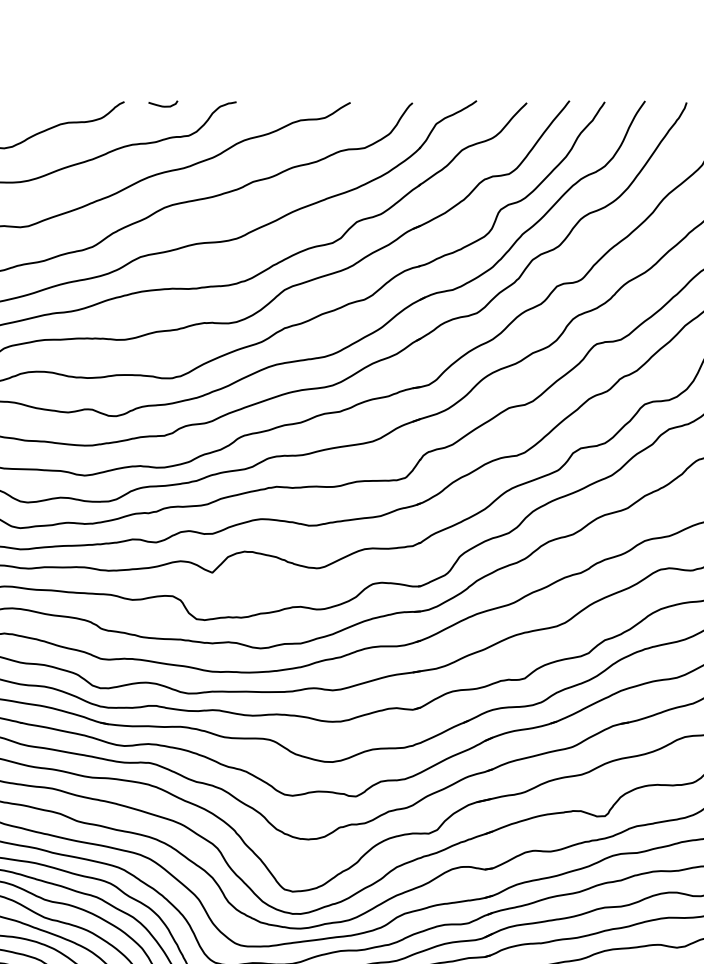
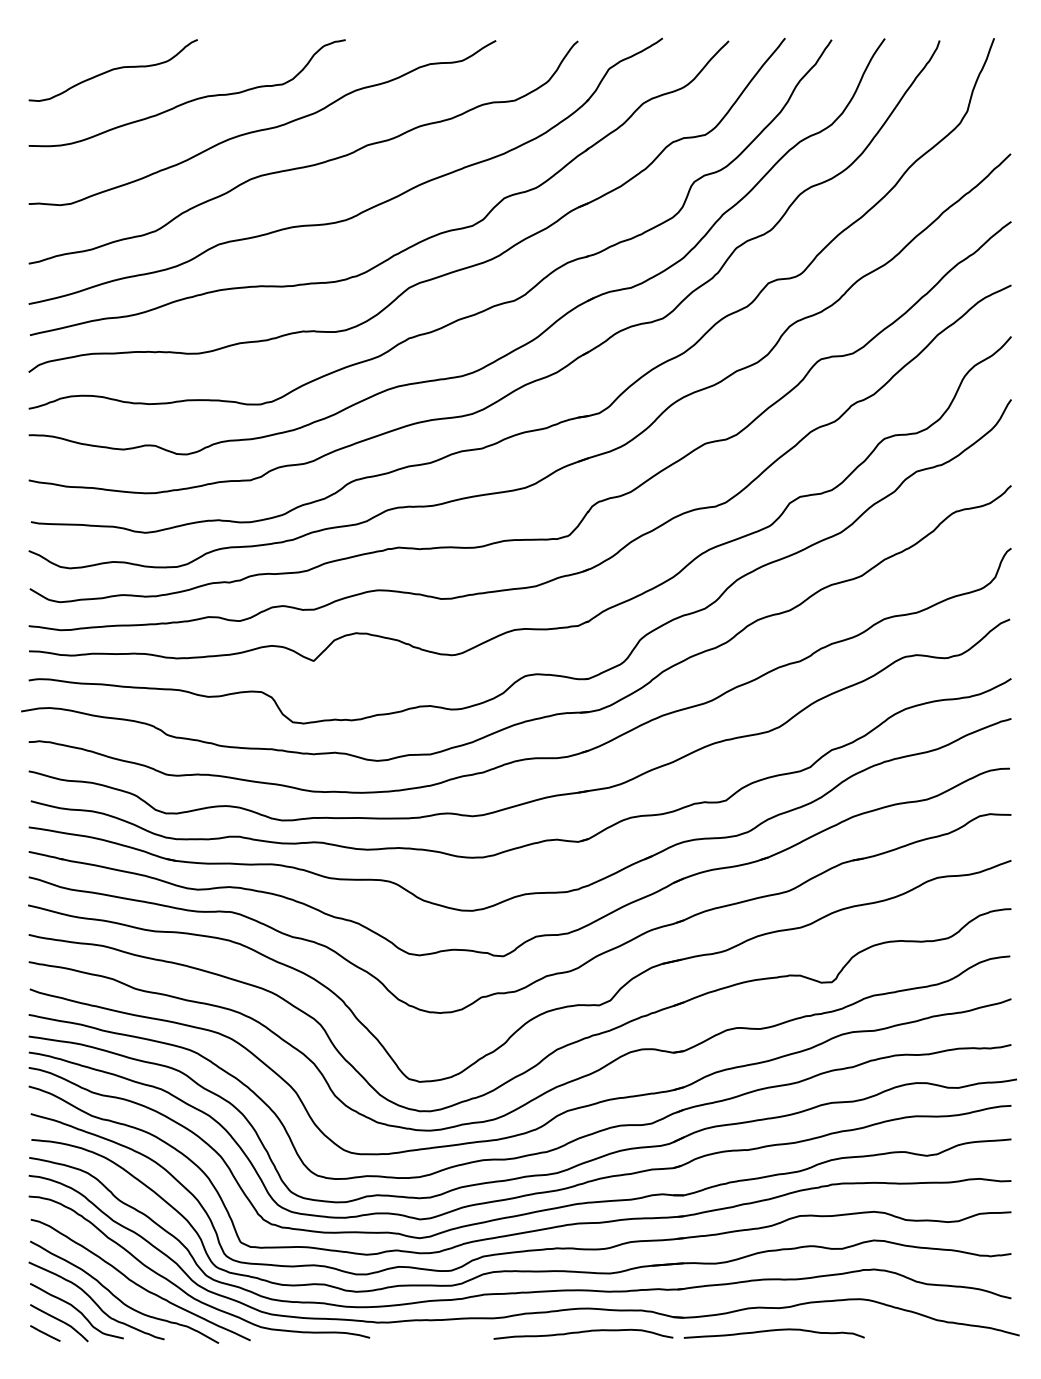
curve: (162, 105) -> (247, 44), removed

